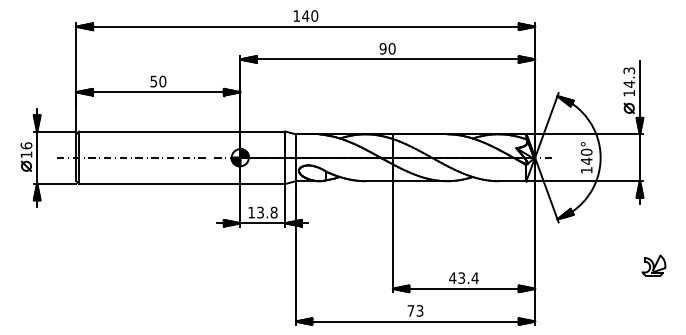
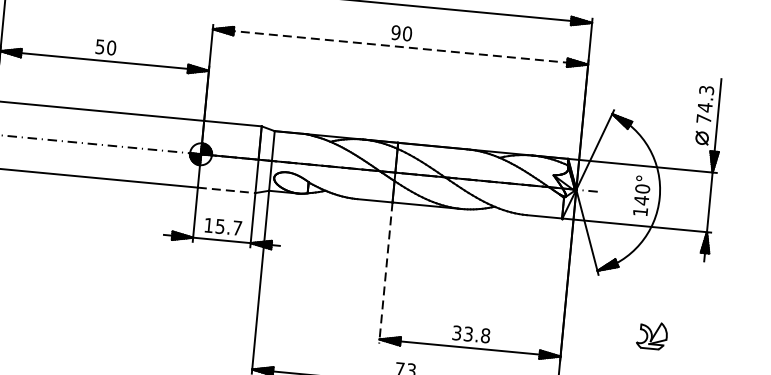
line: (388, 59) -> (401, 47), solid -> dashed
text: (628, 93) -> (702, 119), 14.3 -> 74.3
line: (262, 183) -> (226, 189), solid -> dashed
text: (267, 212) -> (229, 227), 13.8 -> 15.7
line: (392, 237) -> (385, 274), solid -> dashed
part: (653, 265) -> (651, 335), moved
text: (463, 278) -> (470, 334), 43.4 -> 33.8

